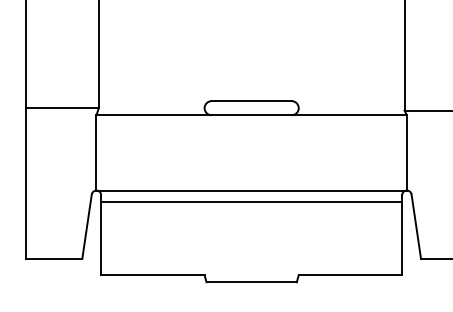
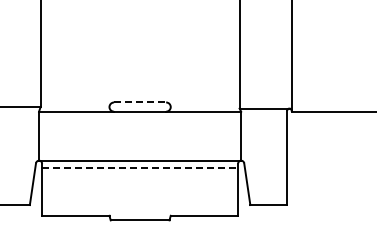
line: (252, 101) -> (140, 102), solid -> dashed
line: (252, 202) -> (140, 168), solid -> dashed

